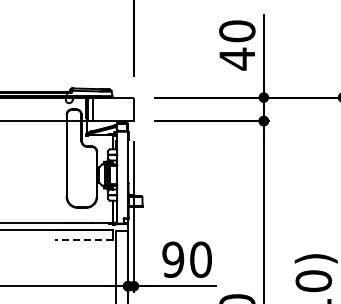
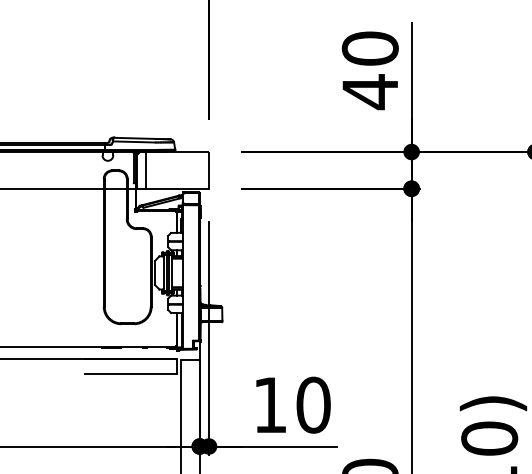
line: (83, 239) -> (130, 373), dashed -> solid
text: (173, 259) -> (270, 404), 90 -> 10

